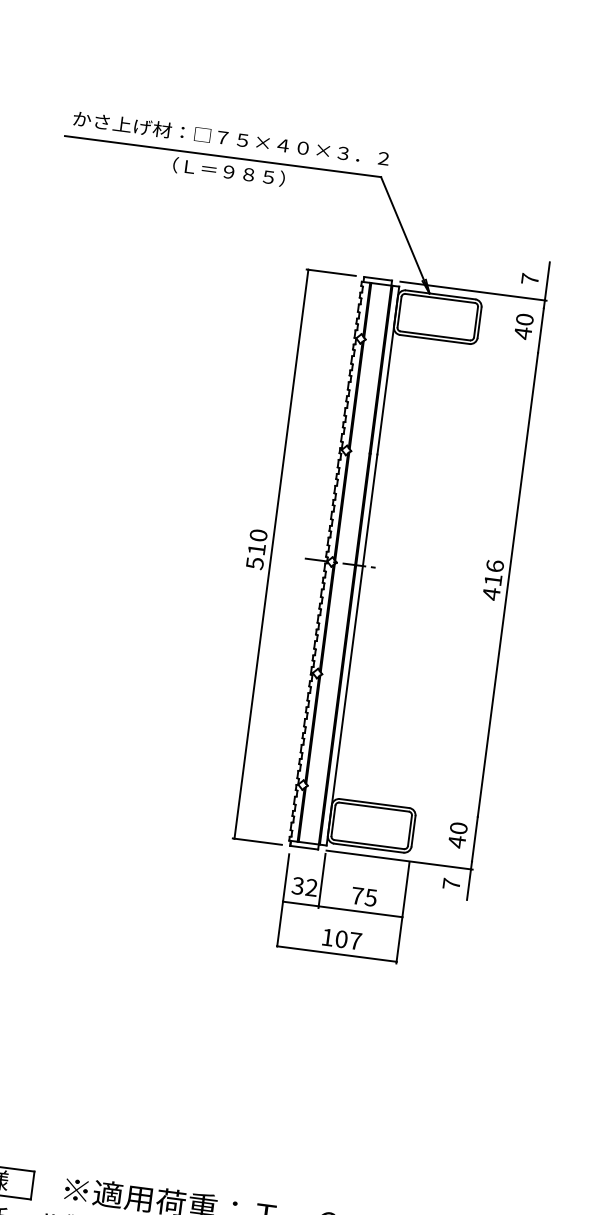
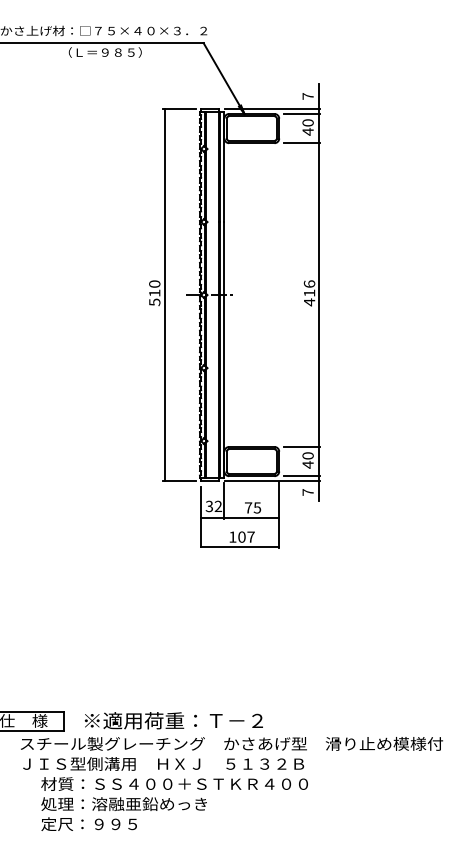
line: (518, 304) -> (302, 113), added
line: (512, 350) -> (302, 143), added
line: (452, 812) -> (302, 446), added
line: (446, 858) -> (302, 476), added

